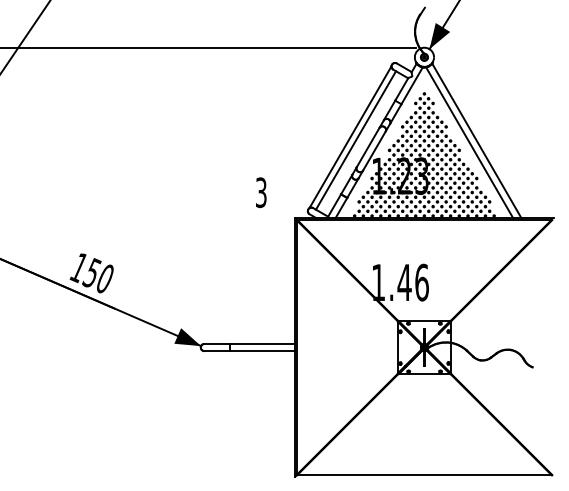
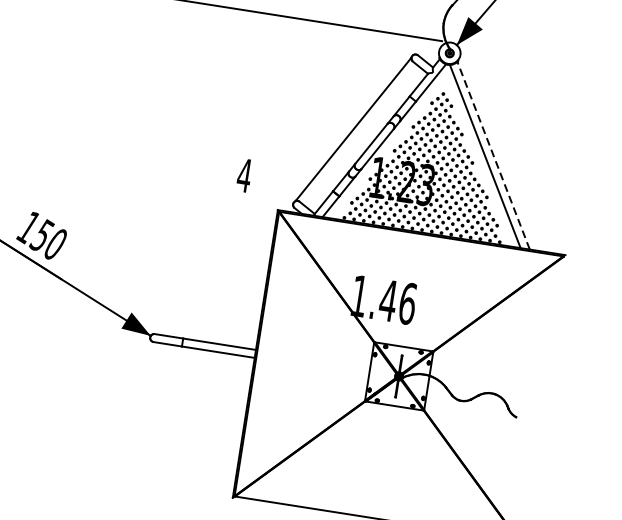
line: (355, 140) -> (358, 133), removed
line: (476, 140) -> (493, 154), solid -> dashed
text: (261, 192) -> (244, 175), 3 -> 4

